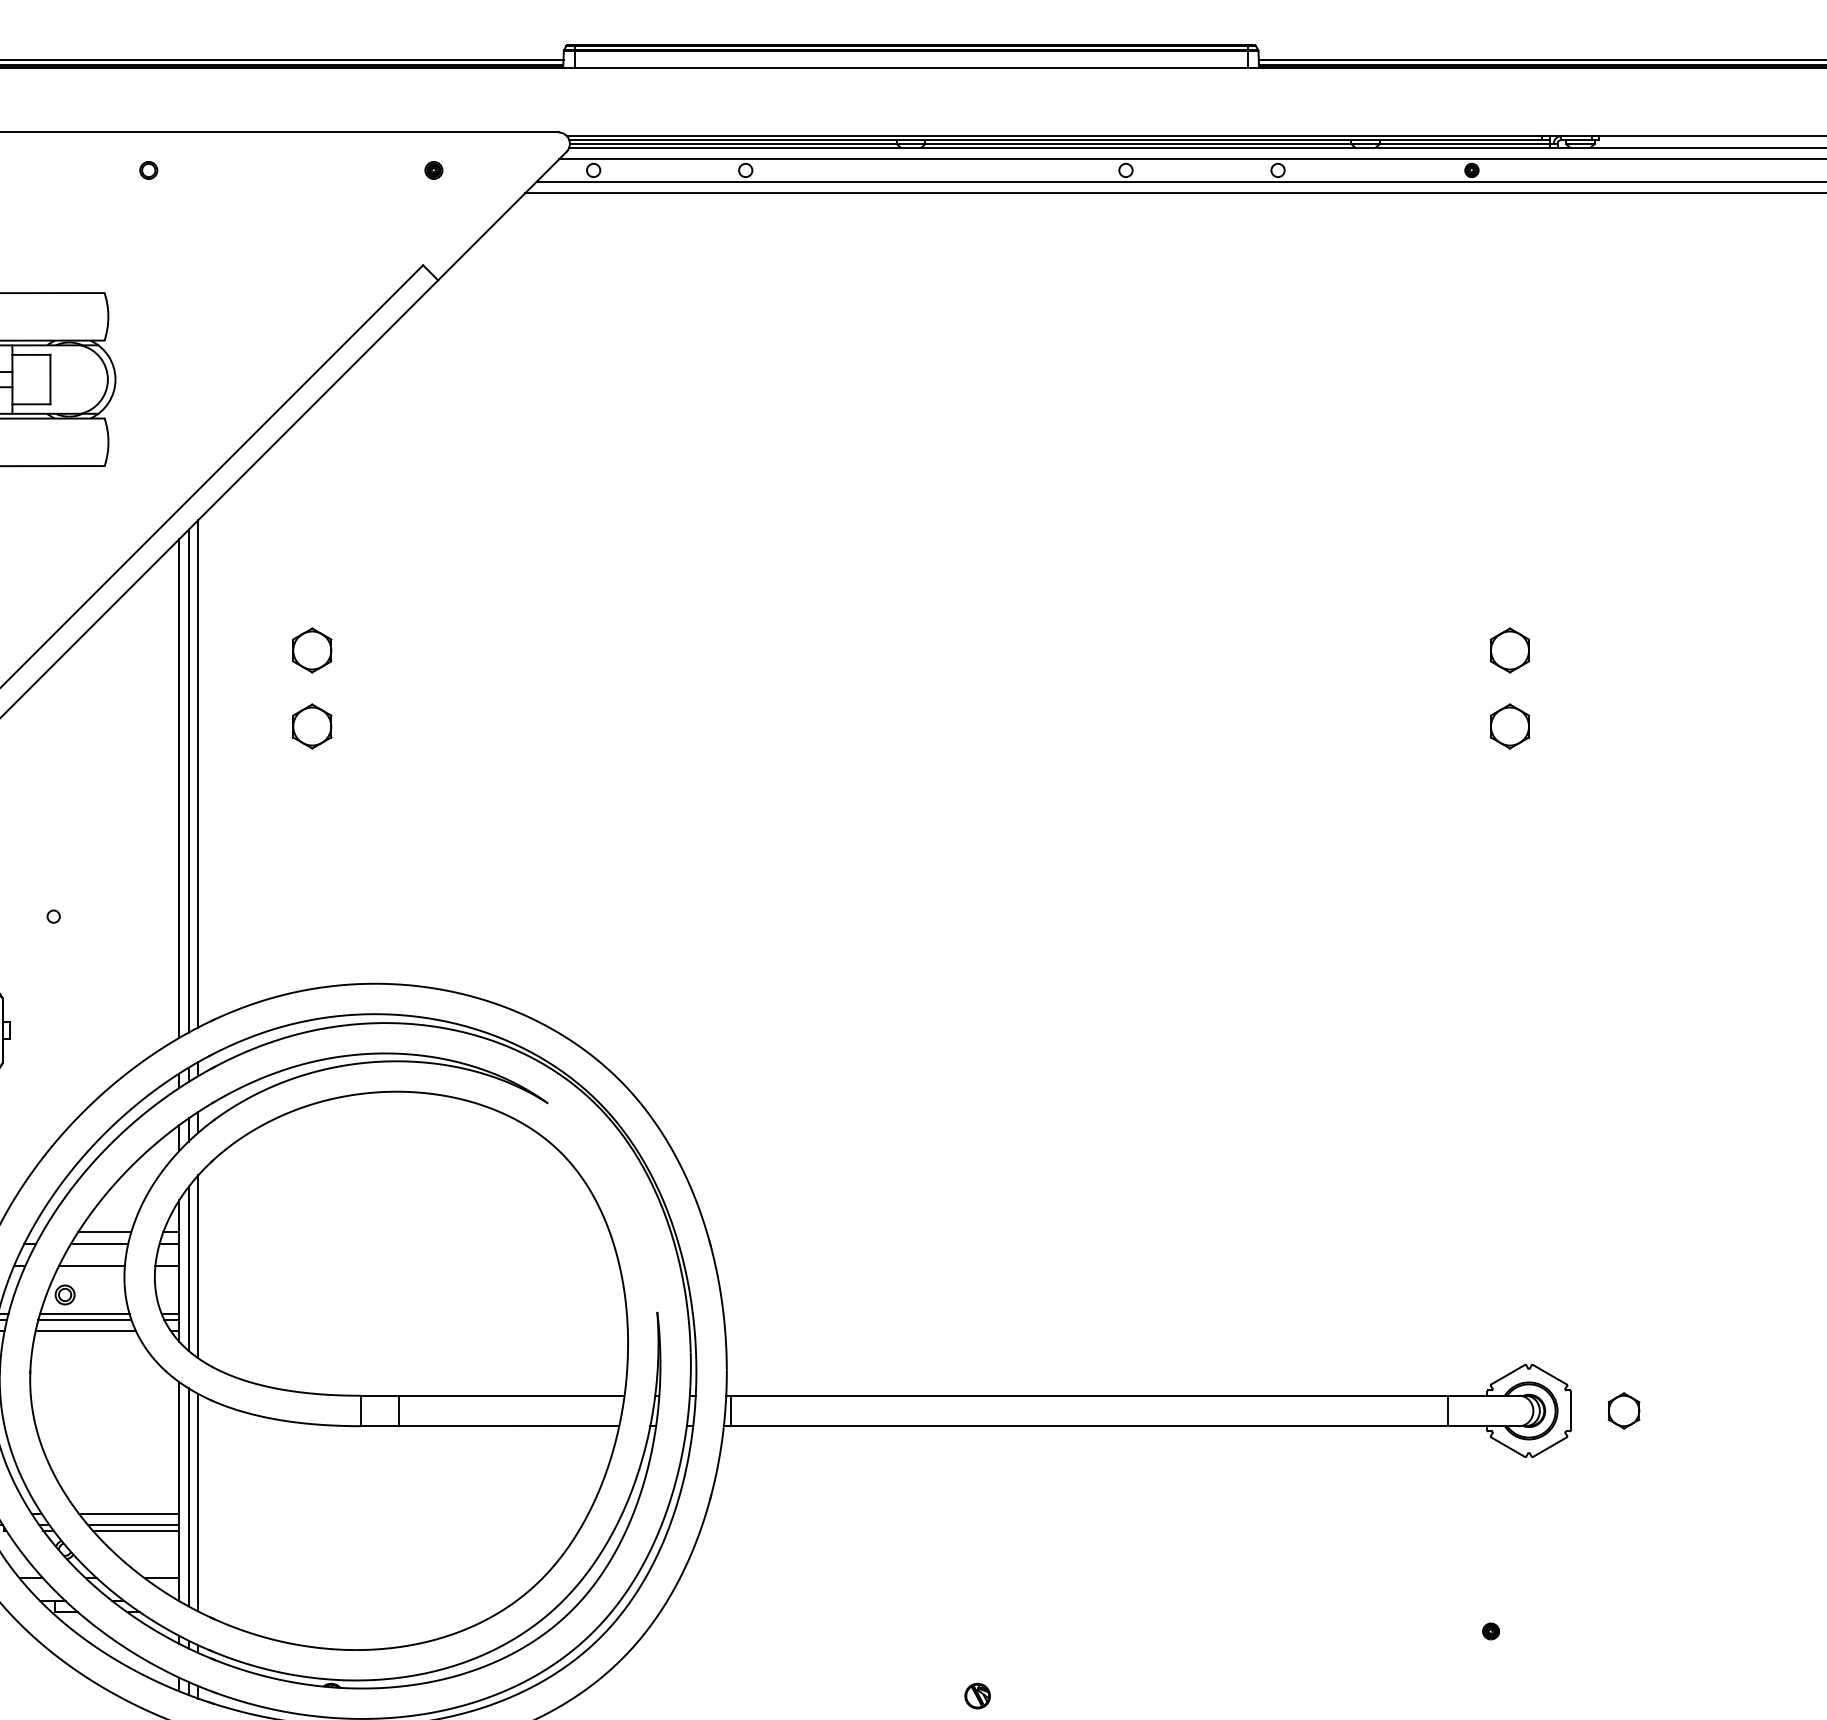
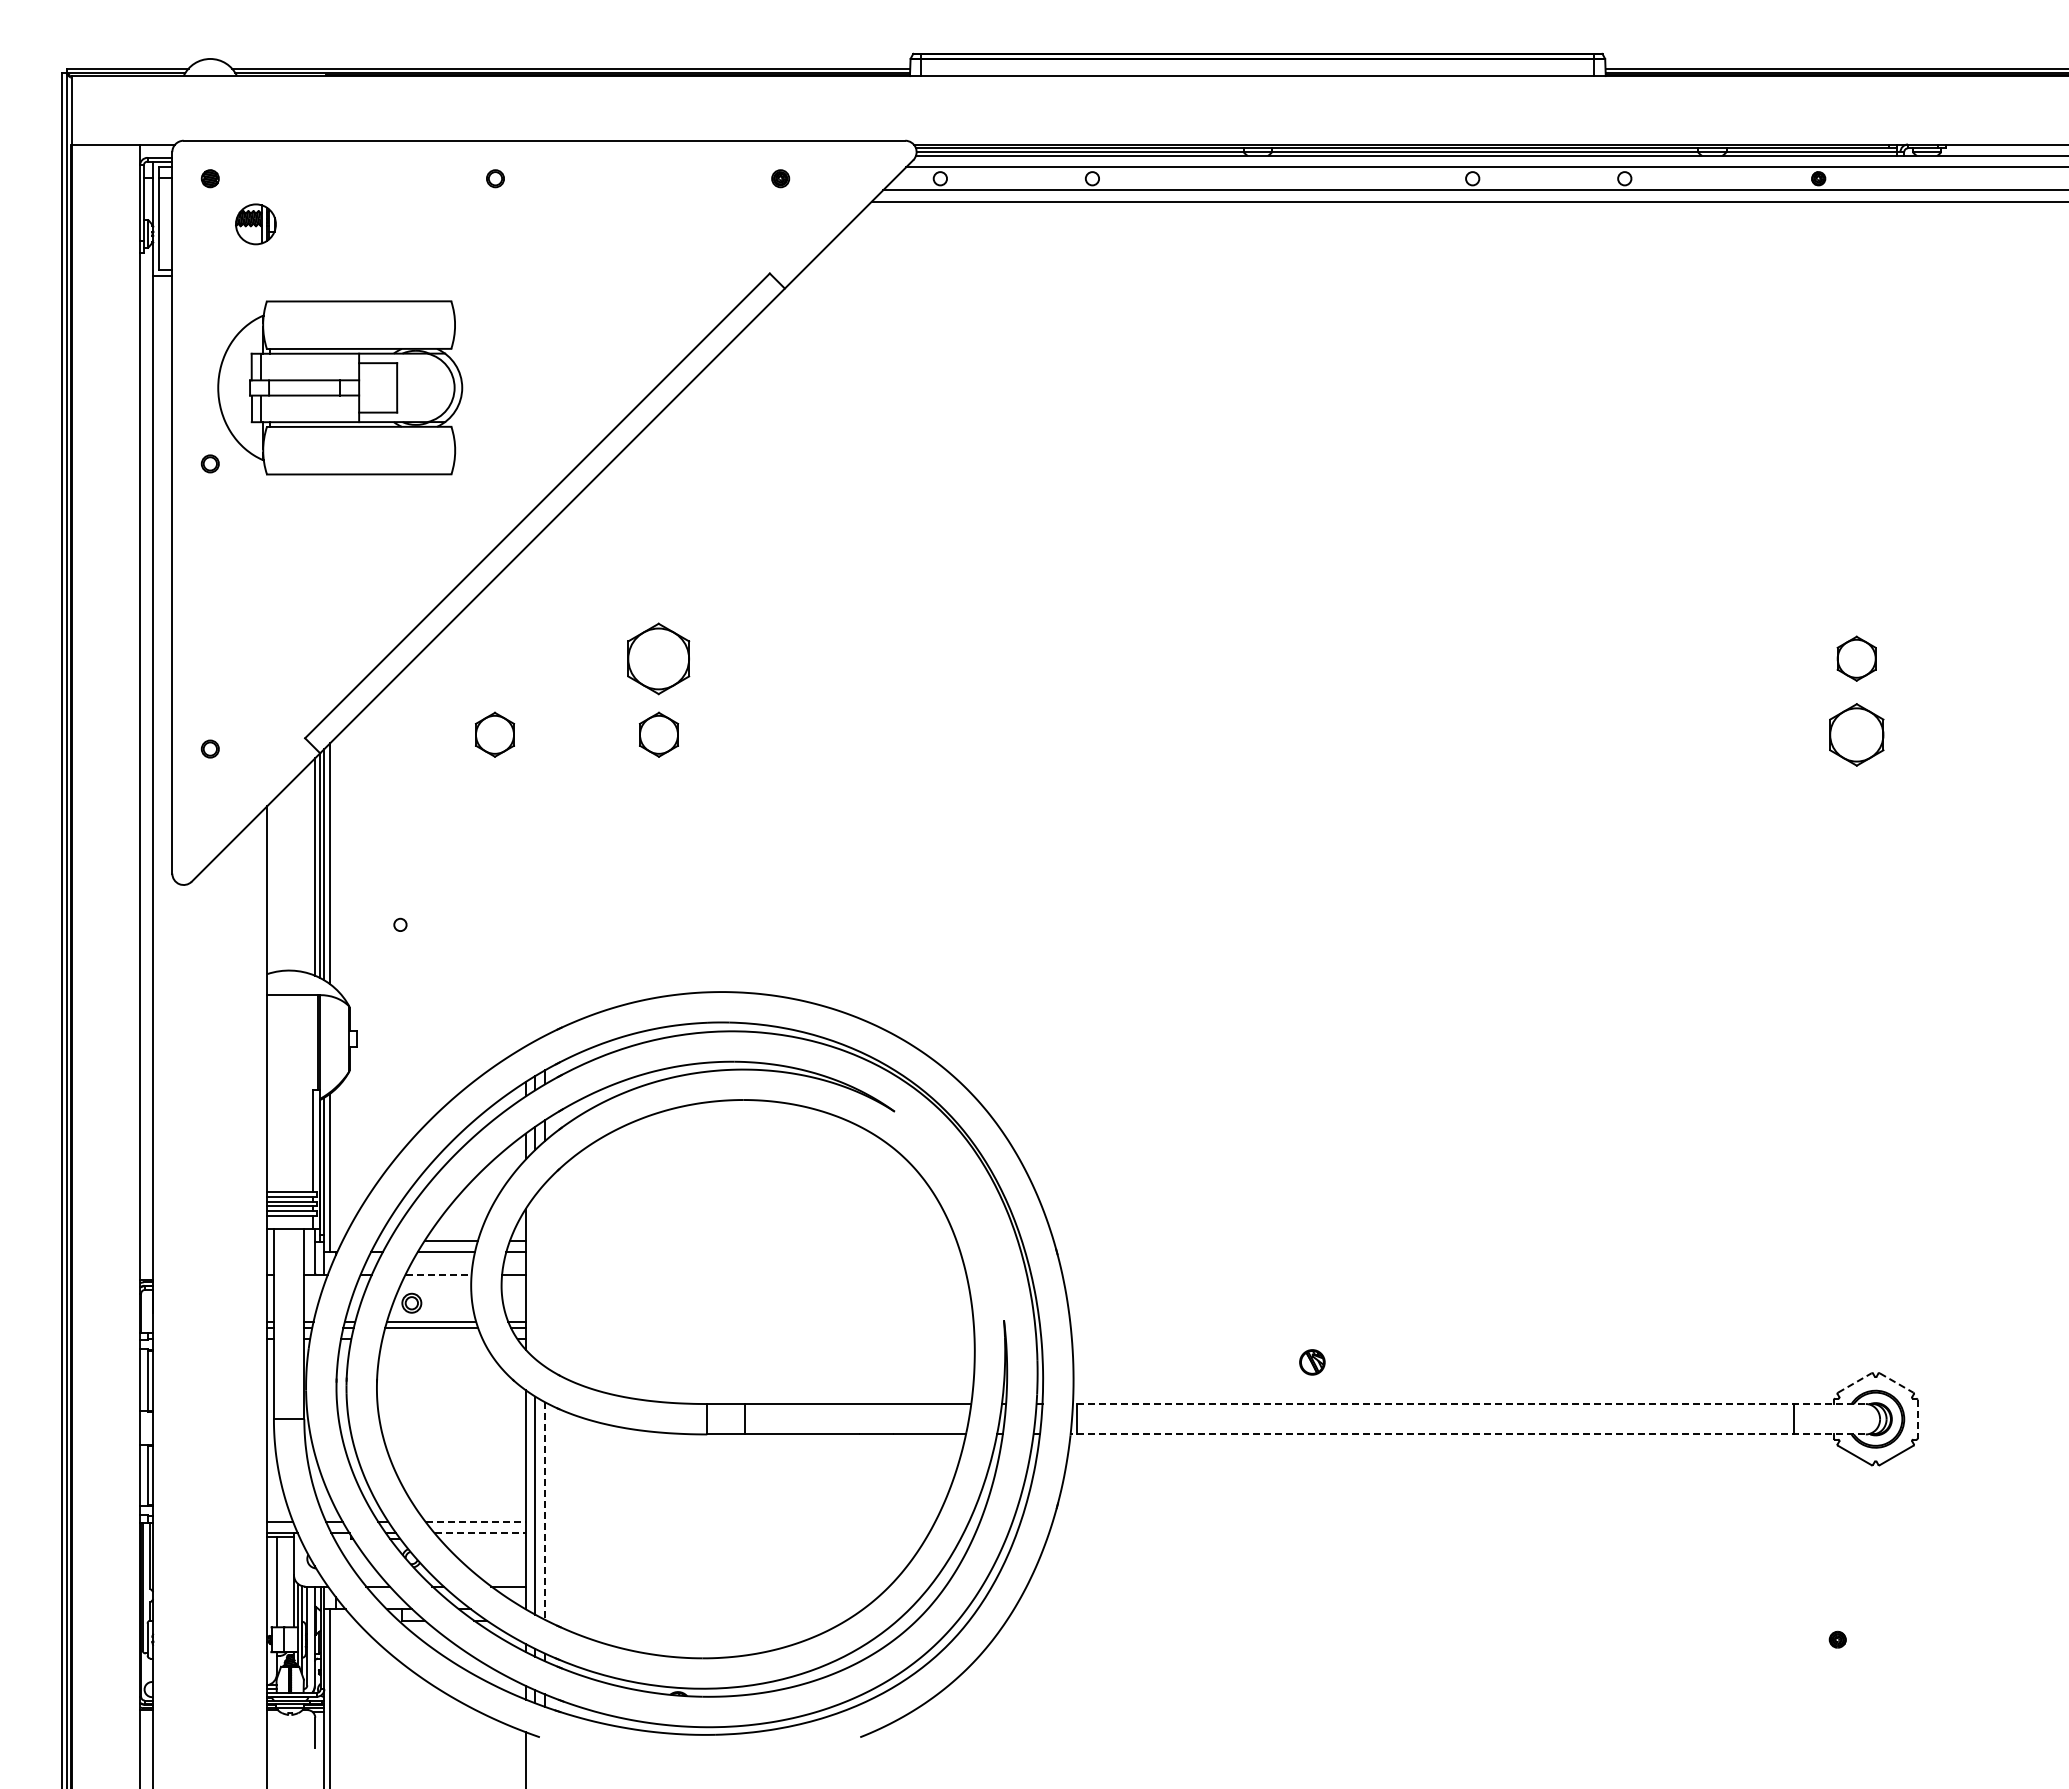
part: (312, 650) -> (659, 658), size x1.6
part: (148, 726) -> (495, 734), added
part: (1509, 726) -> (1856, 734), size x1.4
line: (197, 773) -> (544, 781), removed
line: (188, 781) -> (535, 789), removed
line: (178, 788) -> (525, 796), removed
line: (92, 1266) -> (439, 1274), solid -> dashed
line: (197, 1266) -> (544, 1274), removed
line: (188, 1269) -> (535, 1277), removed
line: (85, 1331) -> (432, 1339), removed
line: (1508, 1374) -> (1855, 1382), solid -> dashed
line: (1550, 1375) -> (1897, 1383), solid -> dashed
line: (1126, 1396) -> (1473, 1404), solid -> dashed
part: (1623, 1410) -> (1970, 1418), removed
line: (1570, 1411) -> (1917, 1419), solid -> dashed
line: (1126, 1426) -> (1473, 1434), solid -> dashed
line: (197, 1502) -> (544, 1510), solid -> dashed
line: (129, 1513) -> (476, 1521), solid -> dashed
line: (133, 1525) -> (480, 1533), solid -> dashed
line: (135, 1531) -> (482, 1539), removed
part: (977, 1696) -> (1312, 1362), moved

